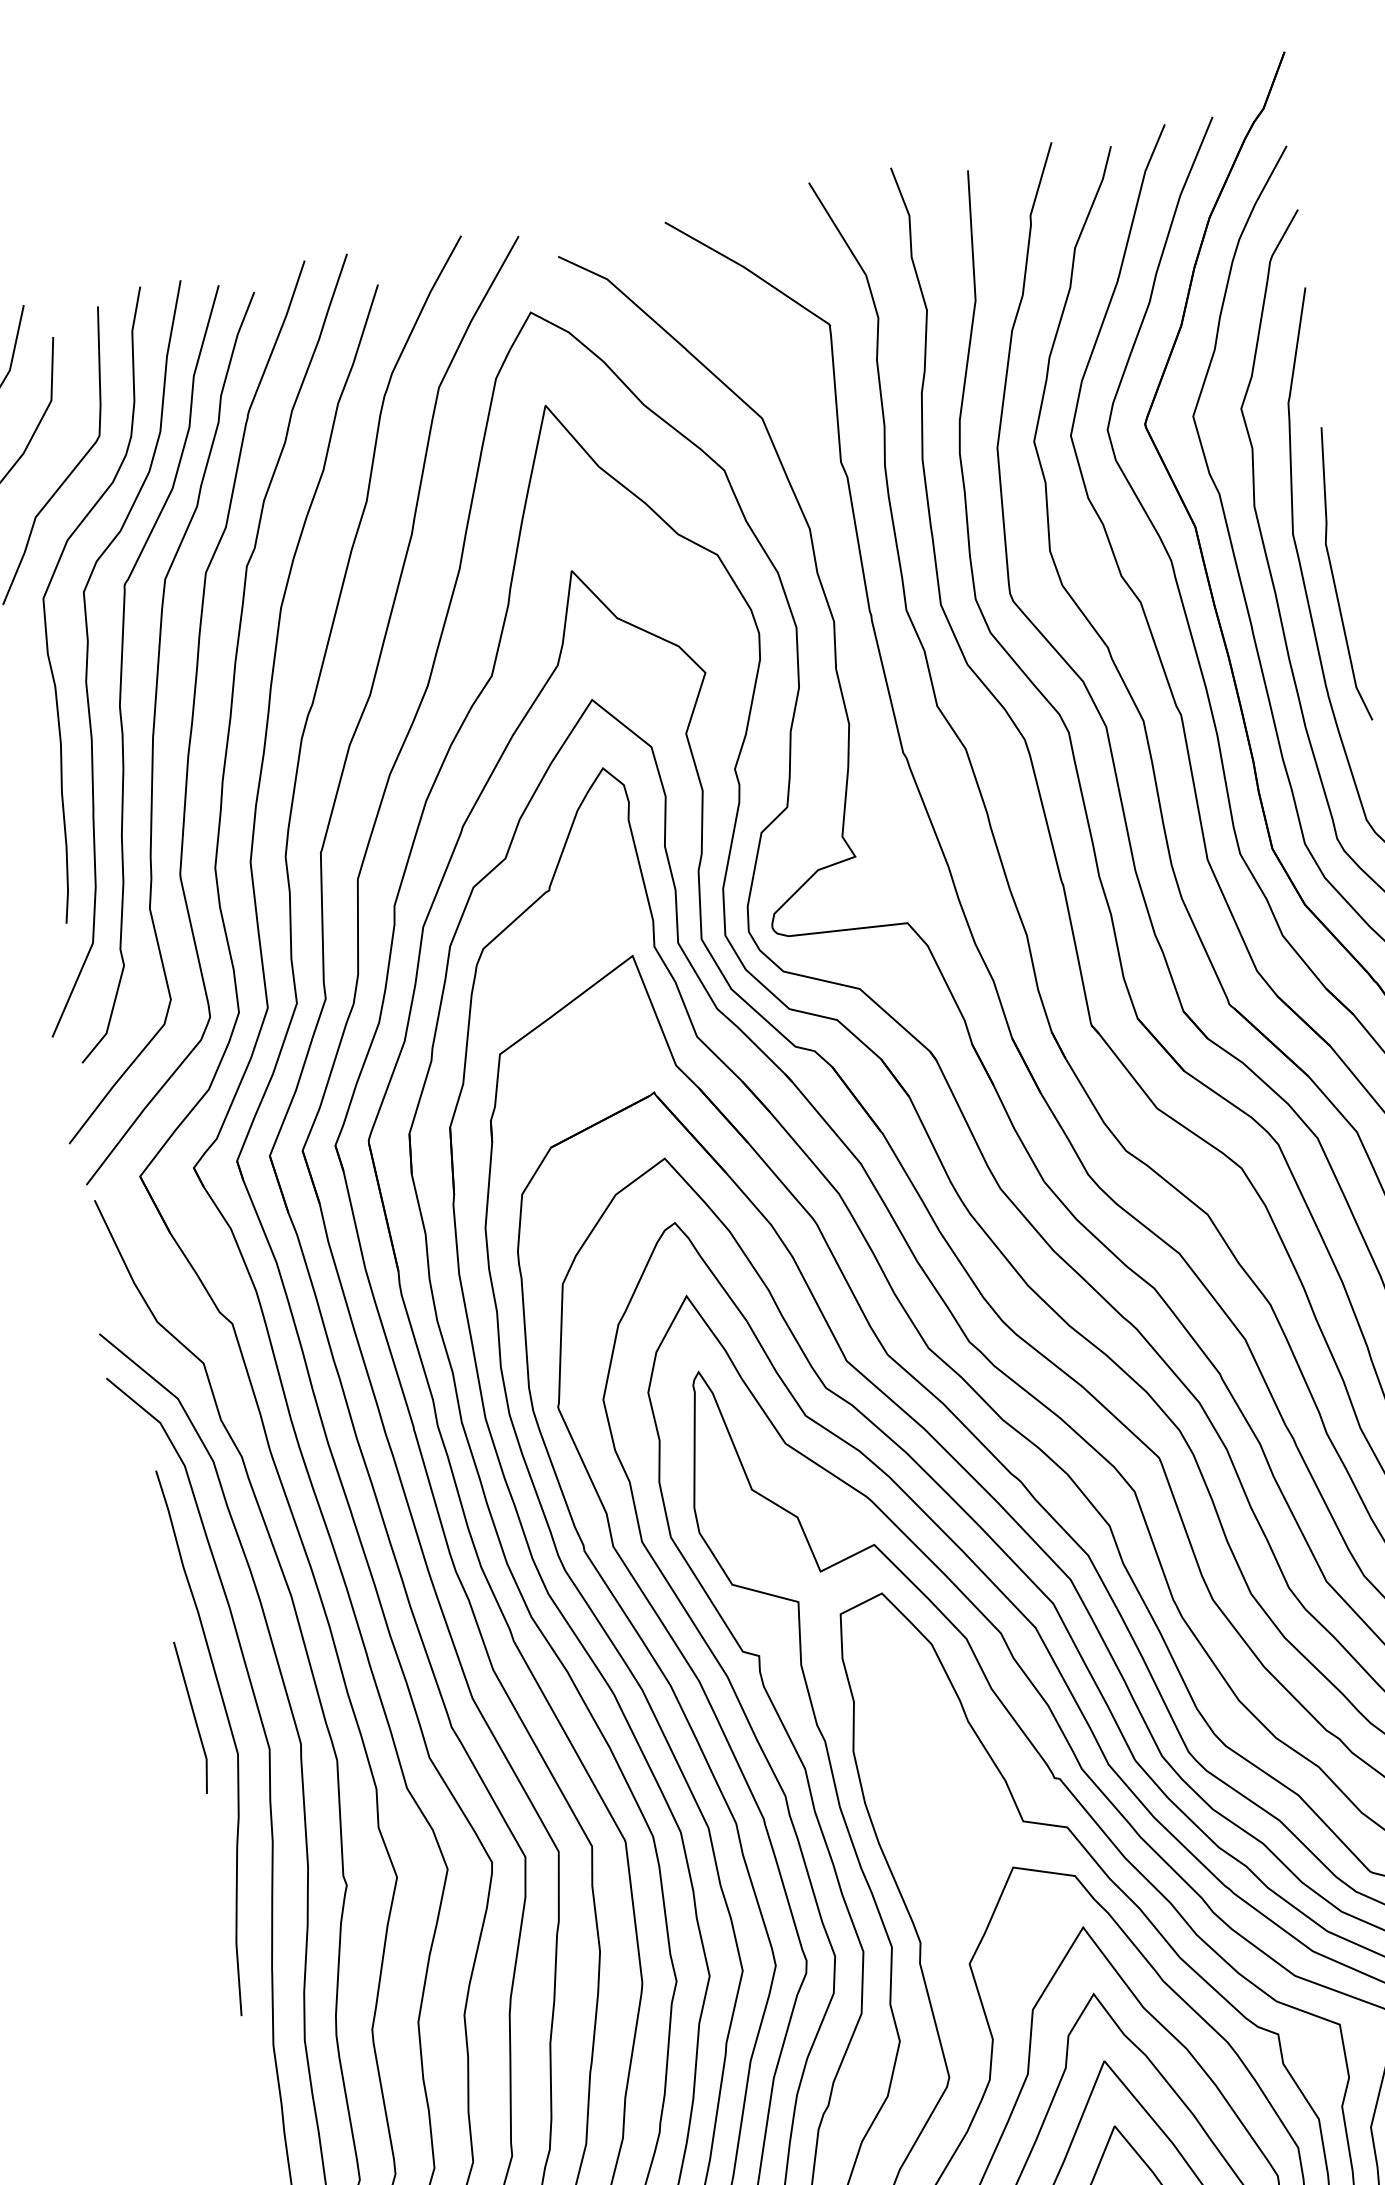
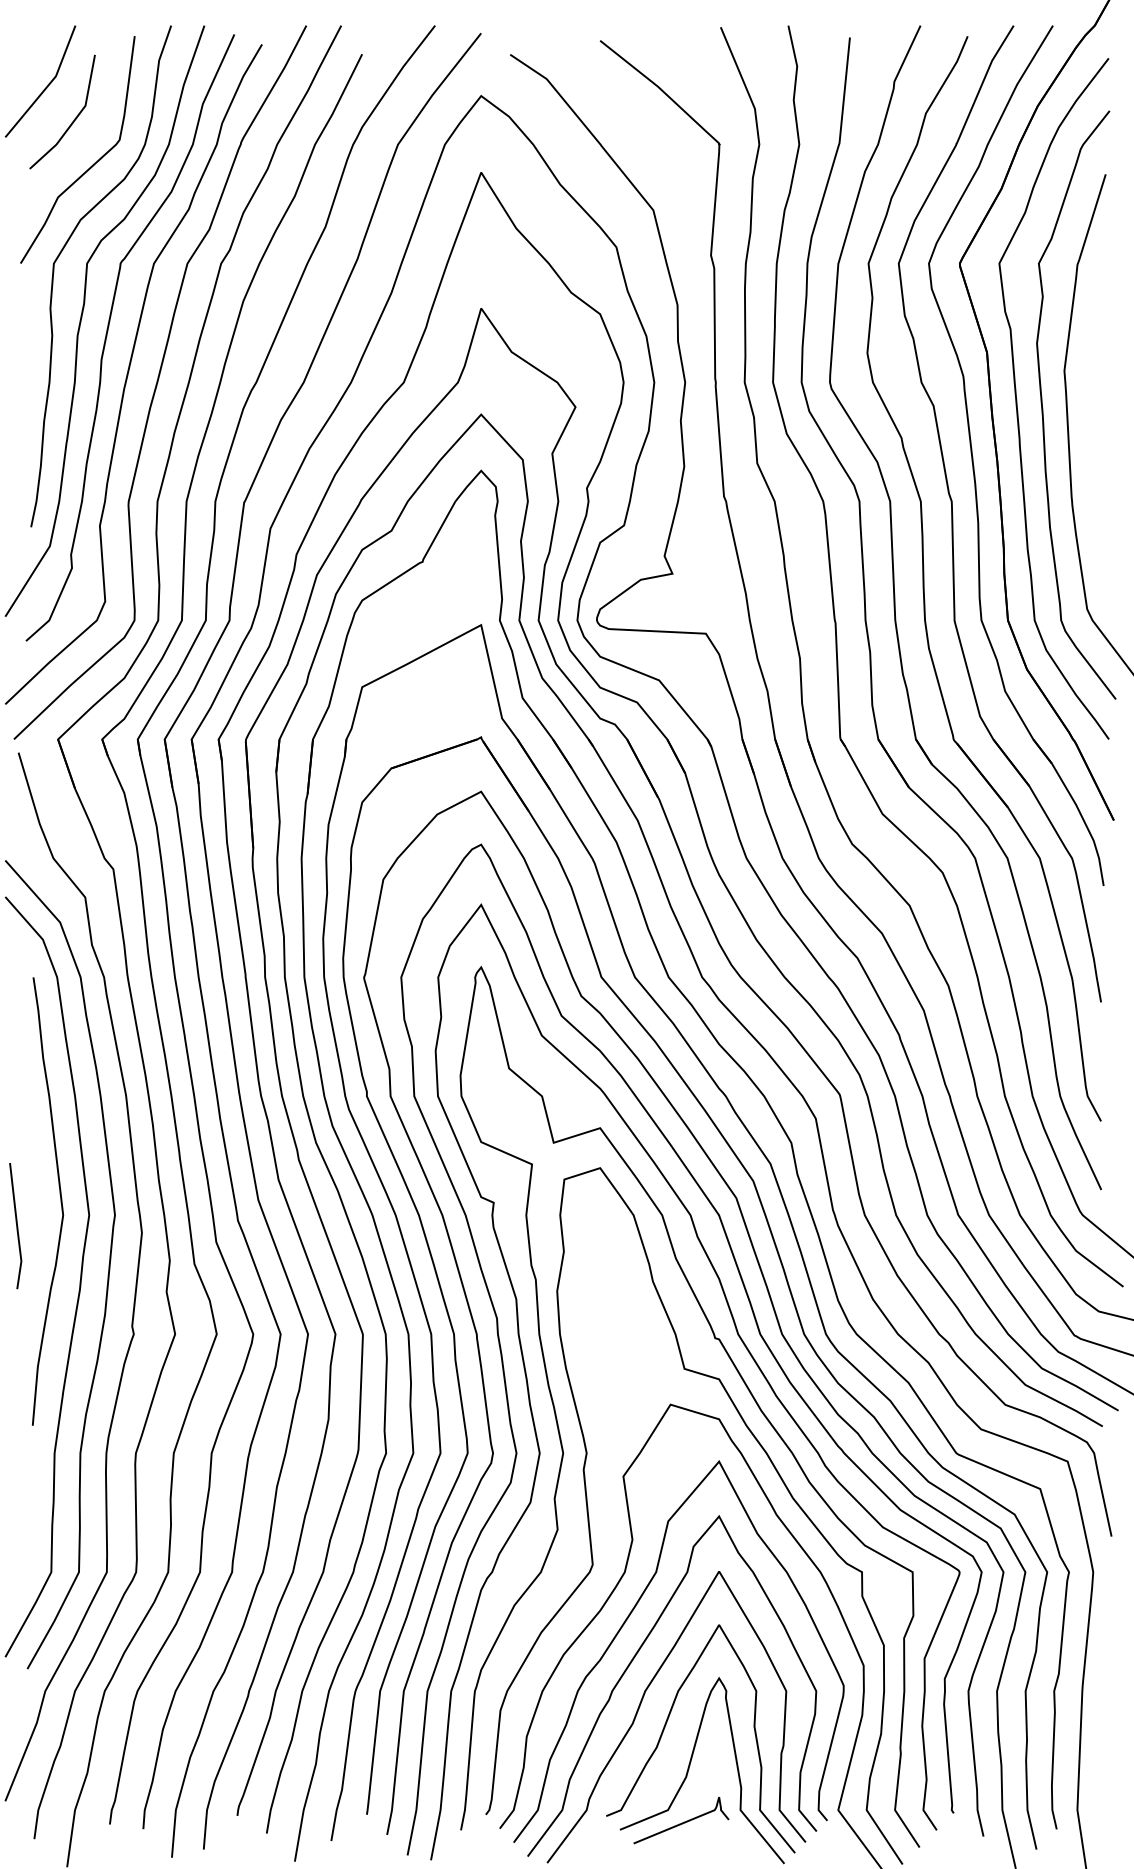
curve: (1334, 577) -> (1092, 410), removed
line: (193, 1717) -> (16, 1226), moved

